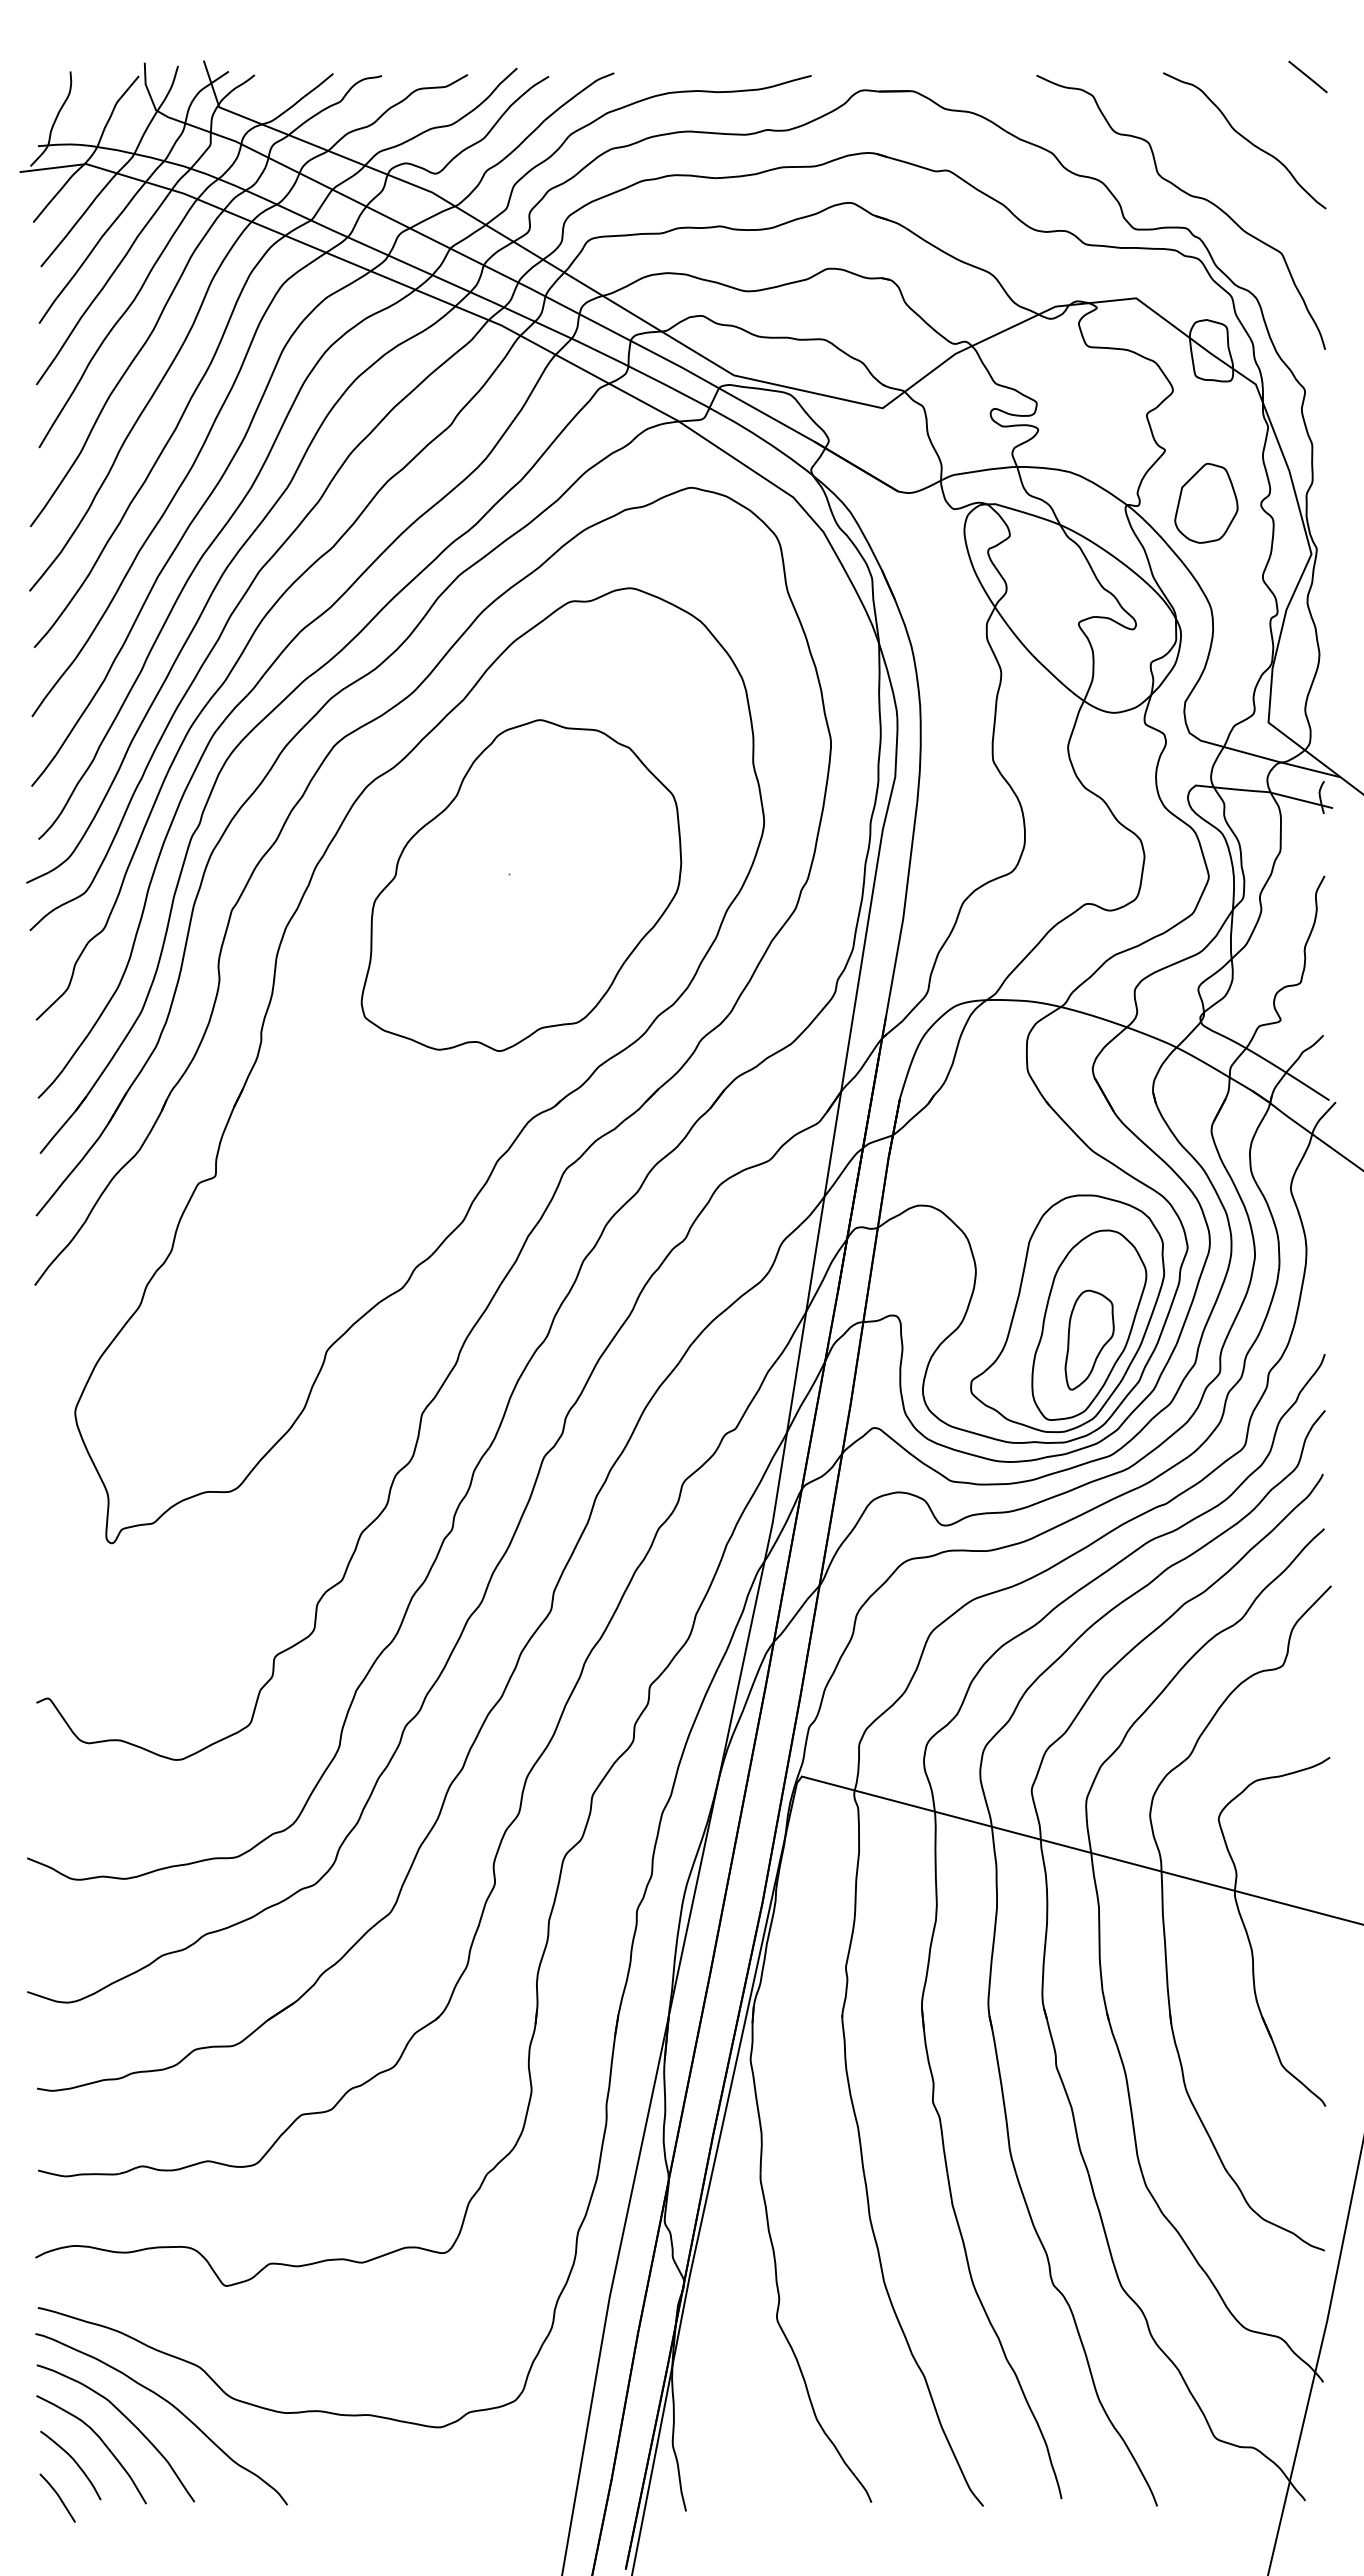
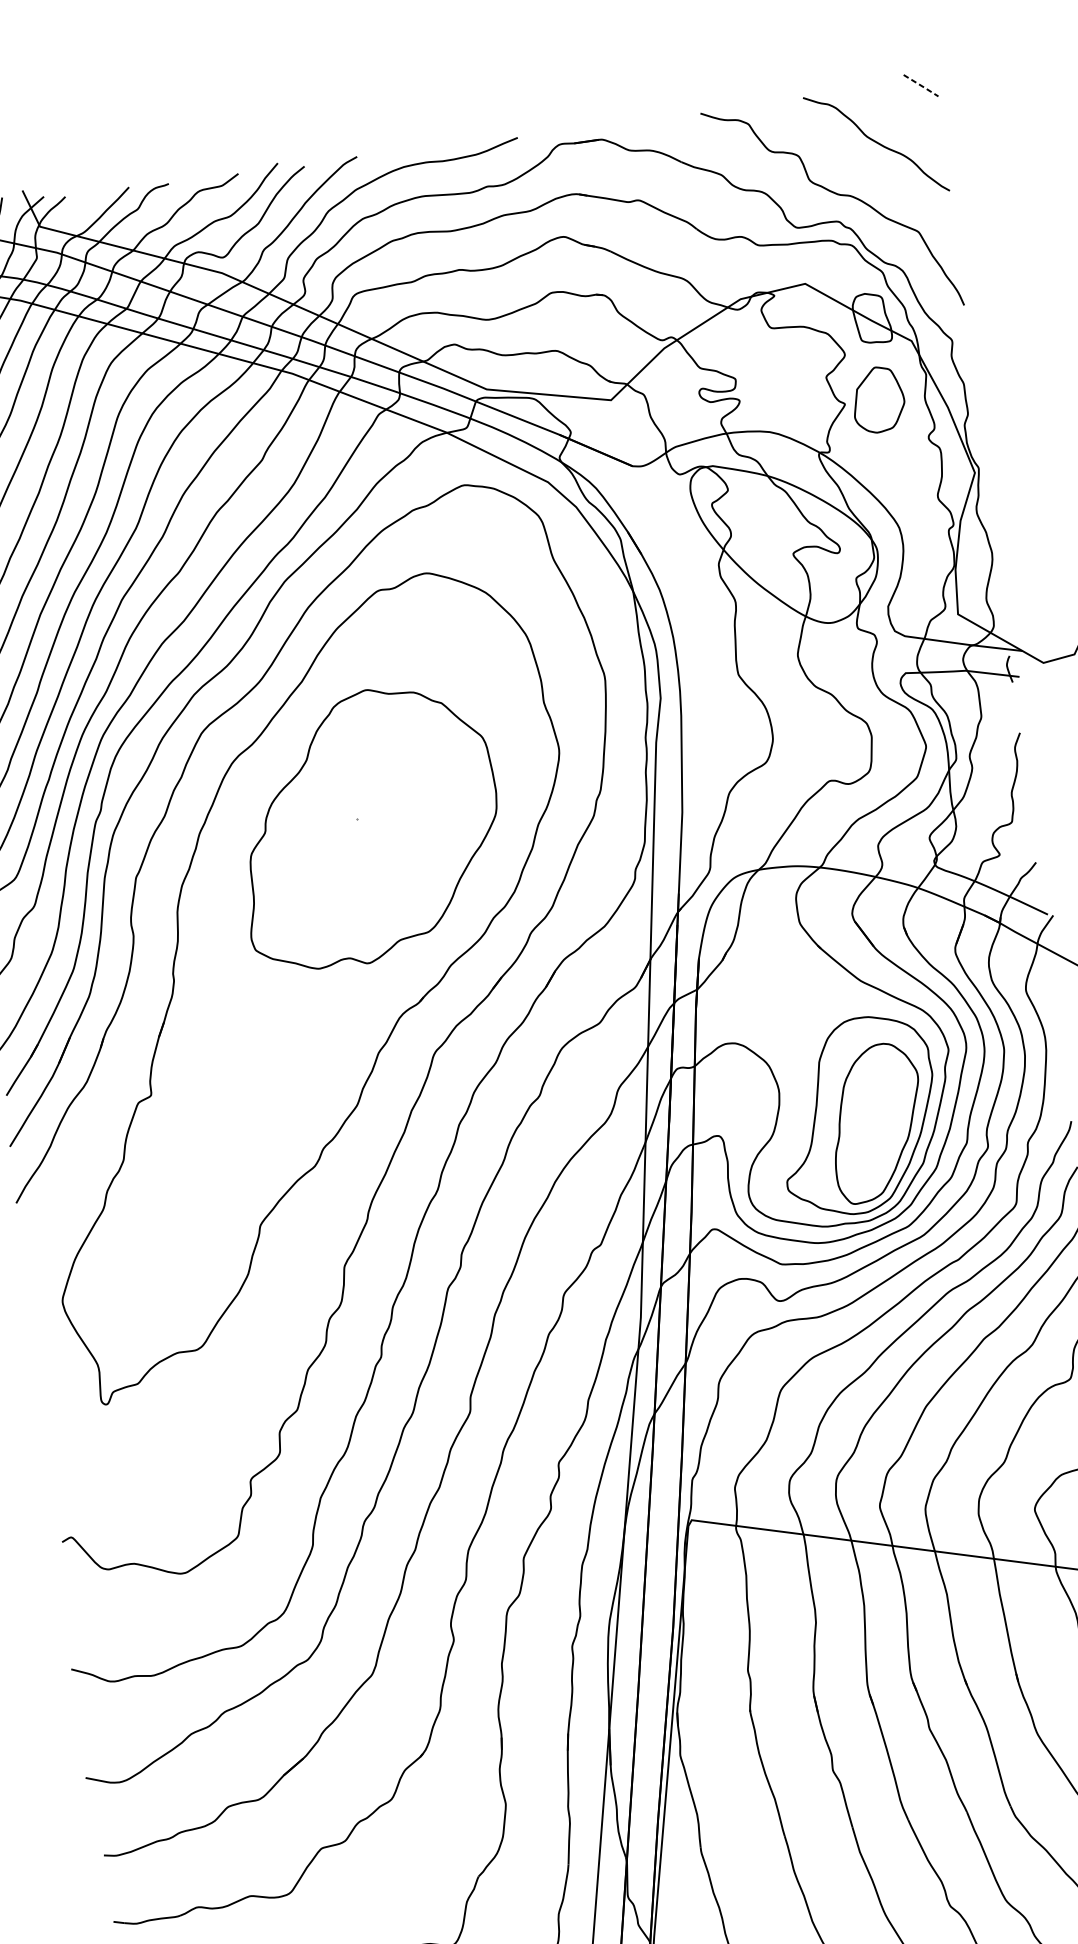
line: (1308, 77) -> (921, 86), solid -> dashed
part: (1206, 502) -> (878, 399), moved
part: (1089, 1339) -> (878, 1134), removed

